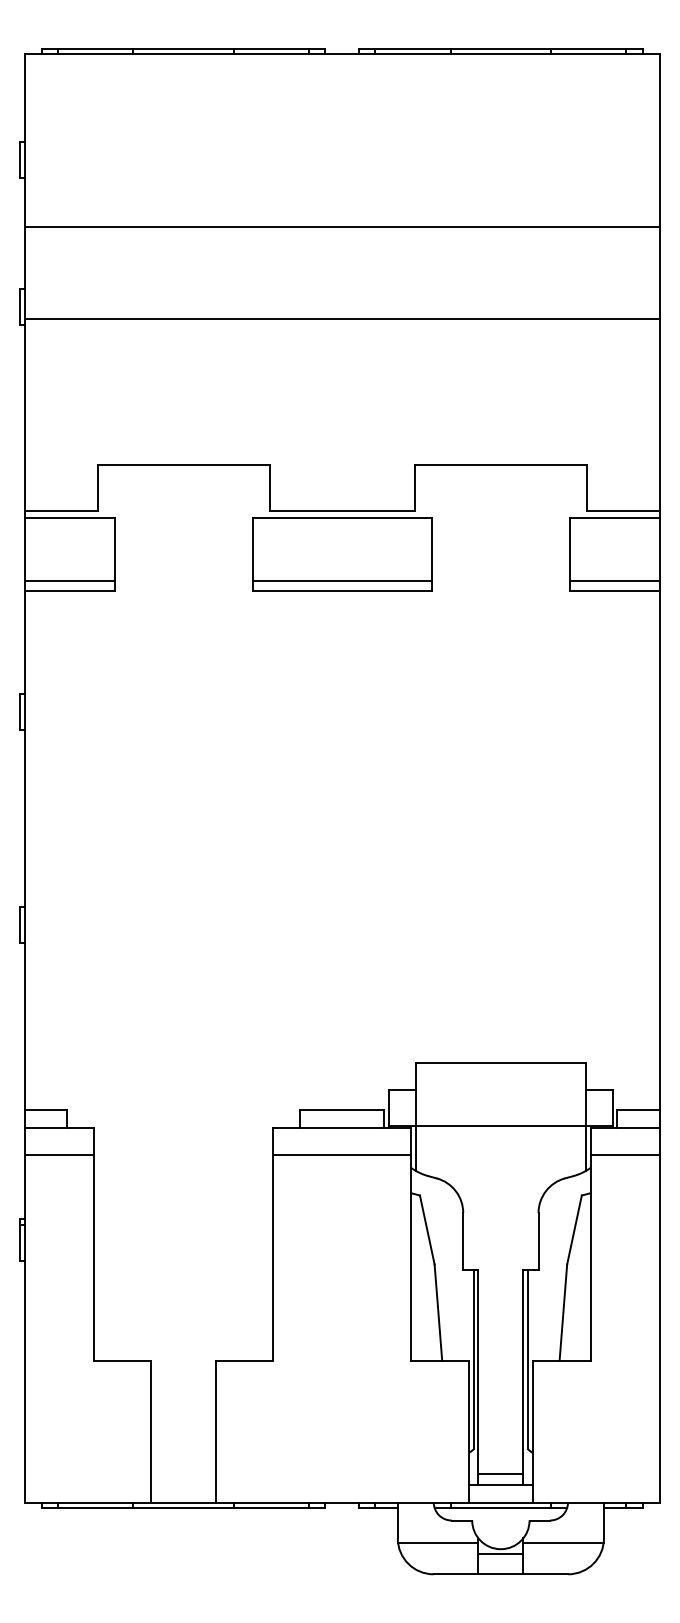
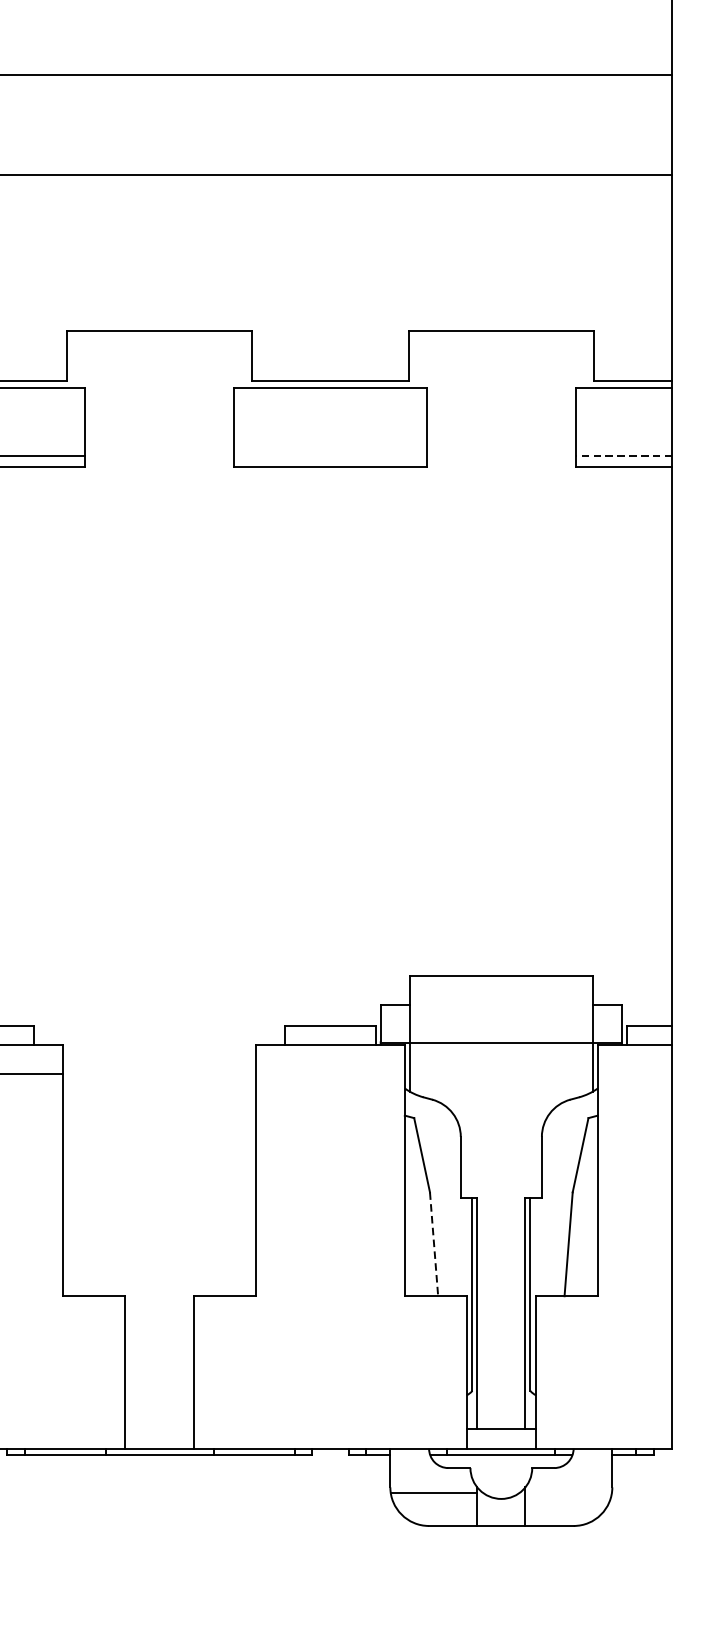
line: (341, 581) -> (329, 456), removed
line: (614, 581) -> (623, 456), solid -> dashed
line: (342, 1154) -> (330, 1073), removed
line: (624, 1154) -> (634, 1073), removed
line: (438, 1313) -> (434, 1245), solid -> dashed
line: (500, 1473) -> (500, 1417), removed
line: (563, 1543) -> (568, 1492), removed
line: (500, 1554) -> (500, 1504), removed

